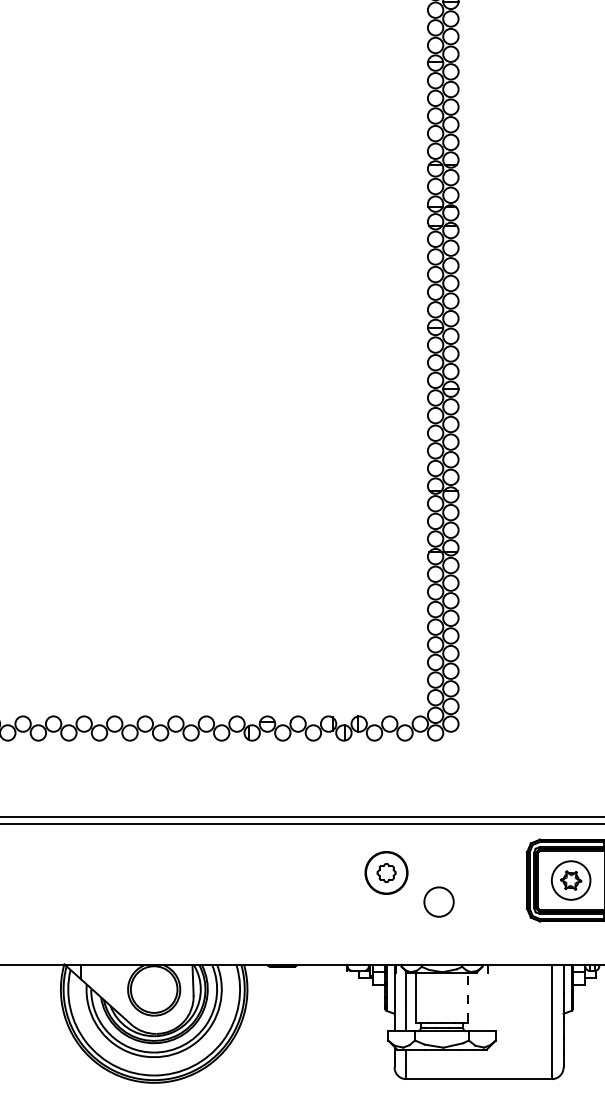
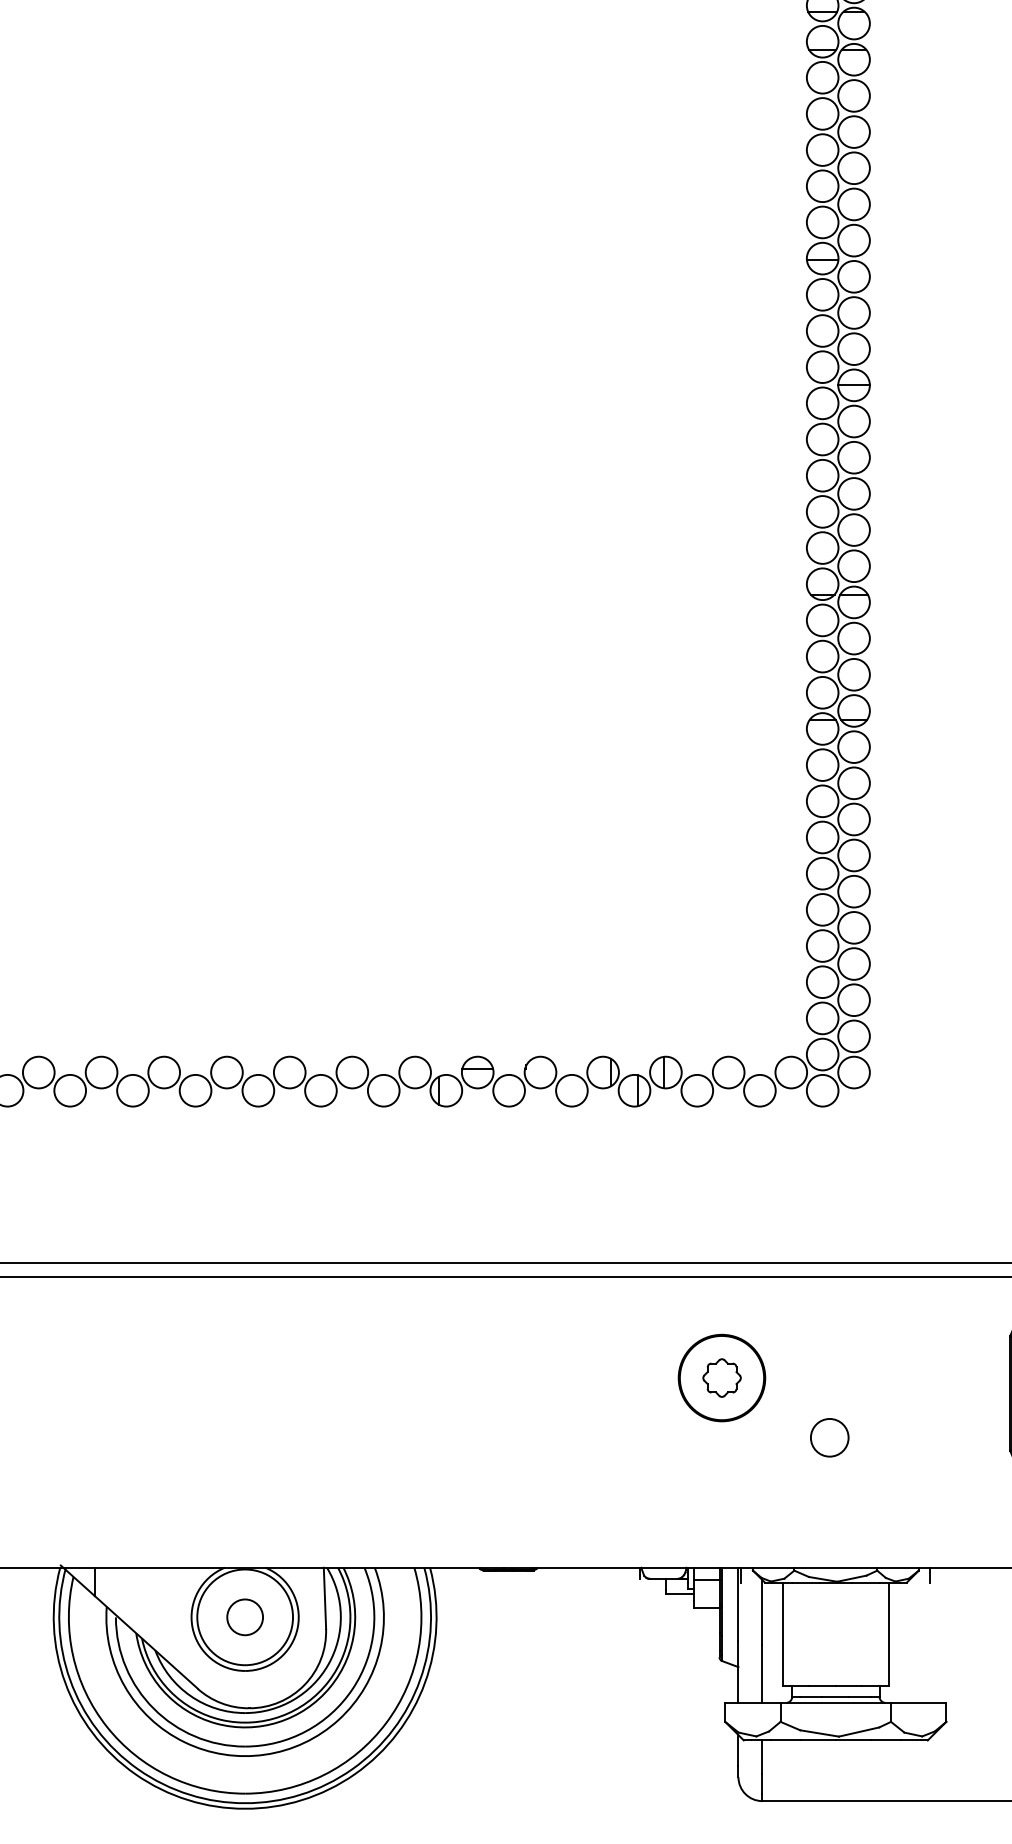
circle: (438, 901) -> (828, 1436), size x0.62
circle: (153, 989) -> (243, 1617), added
line: (467, 997) -> (888, 1633), dashed -> solid

